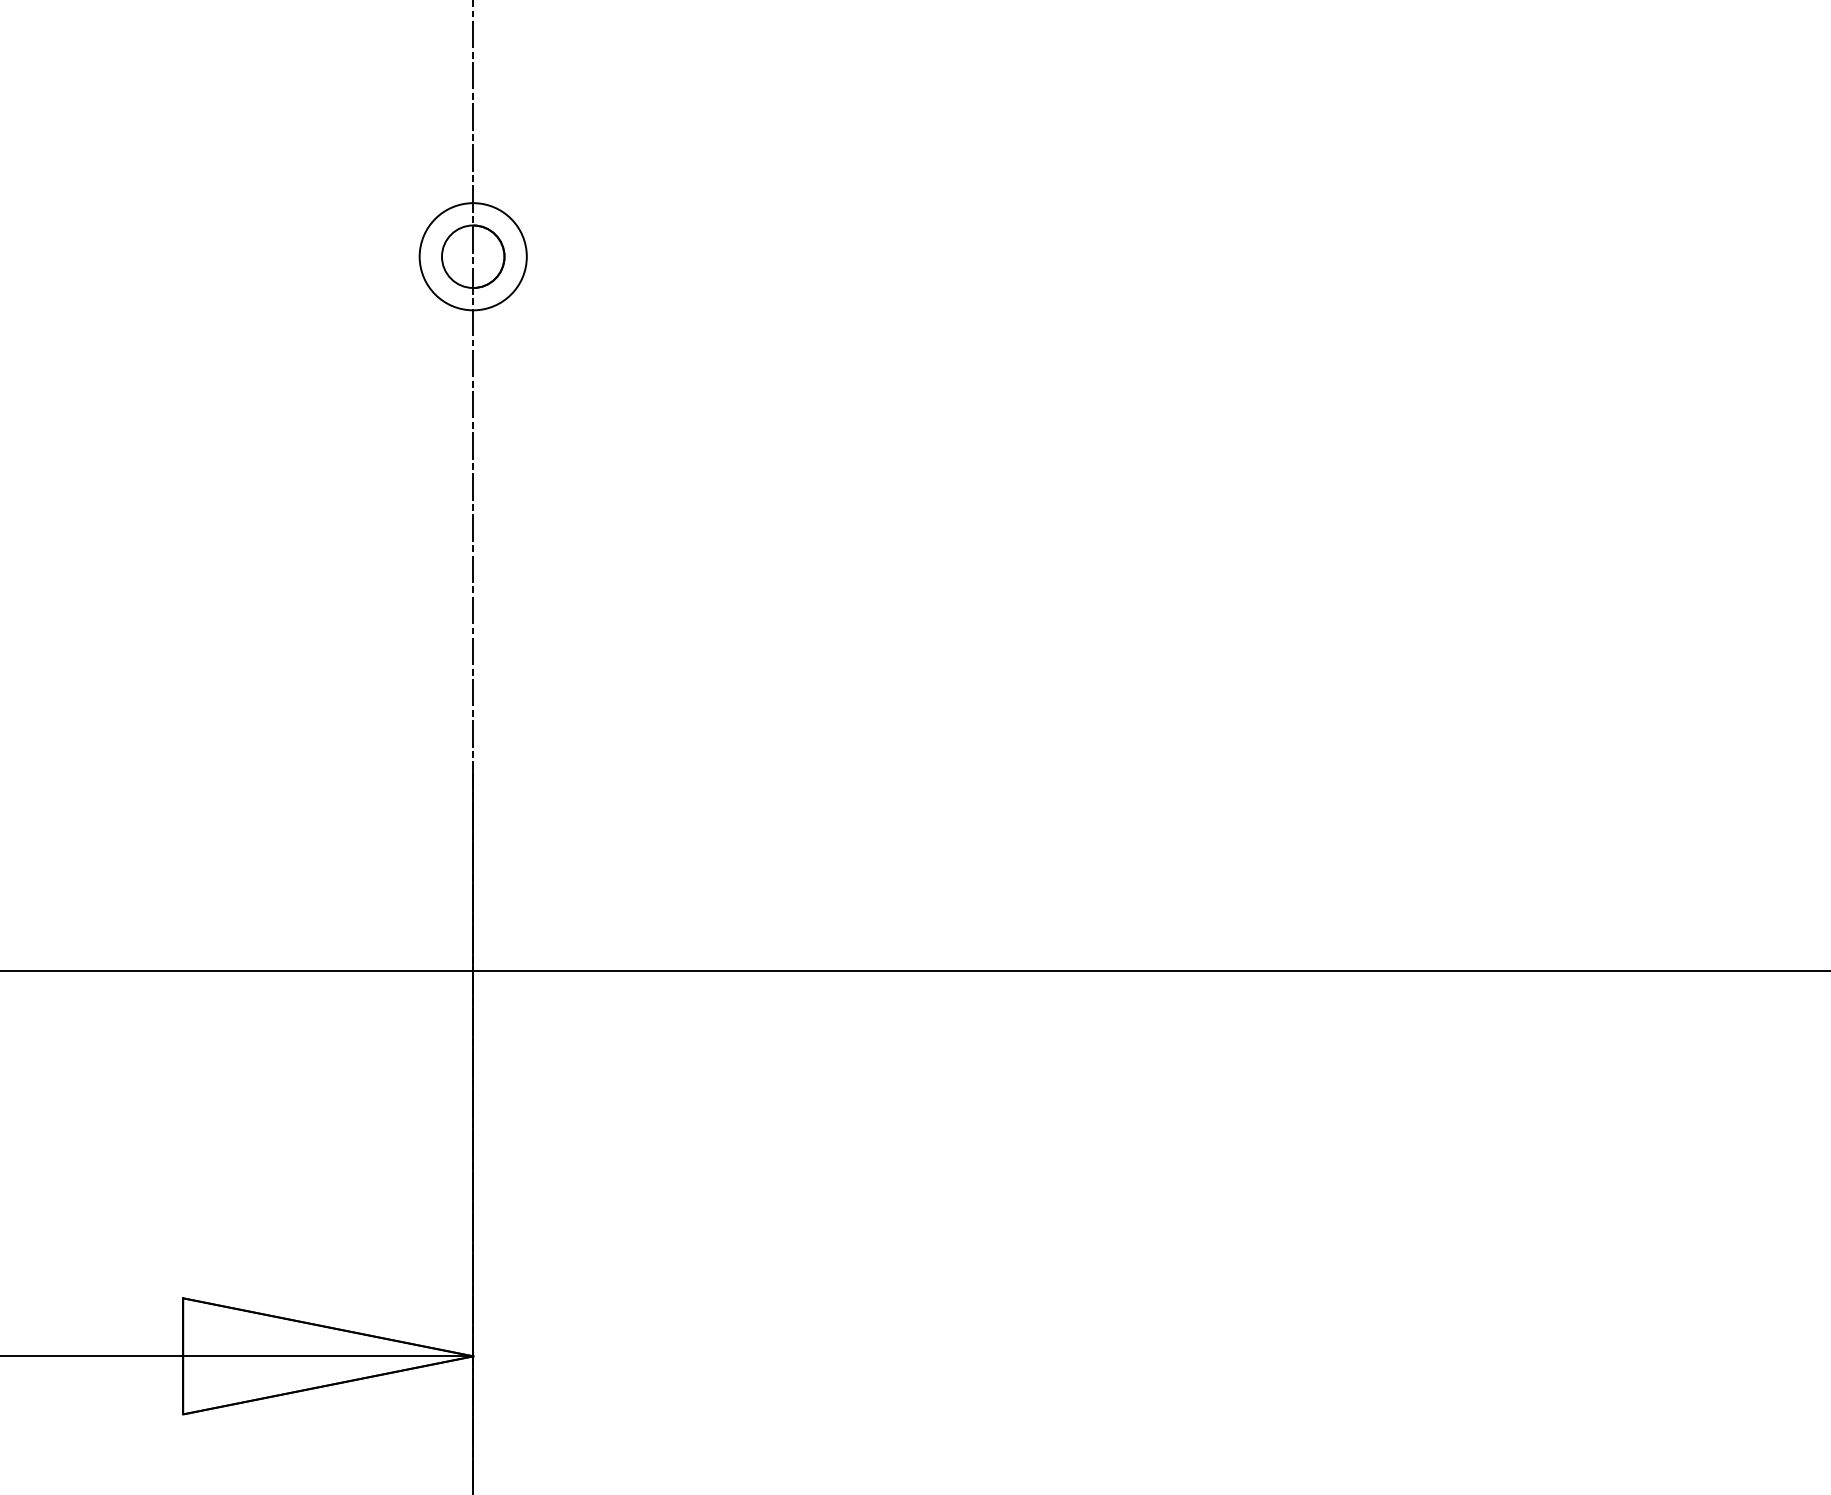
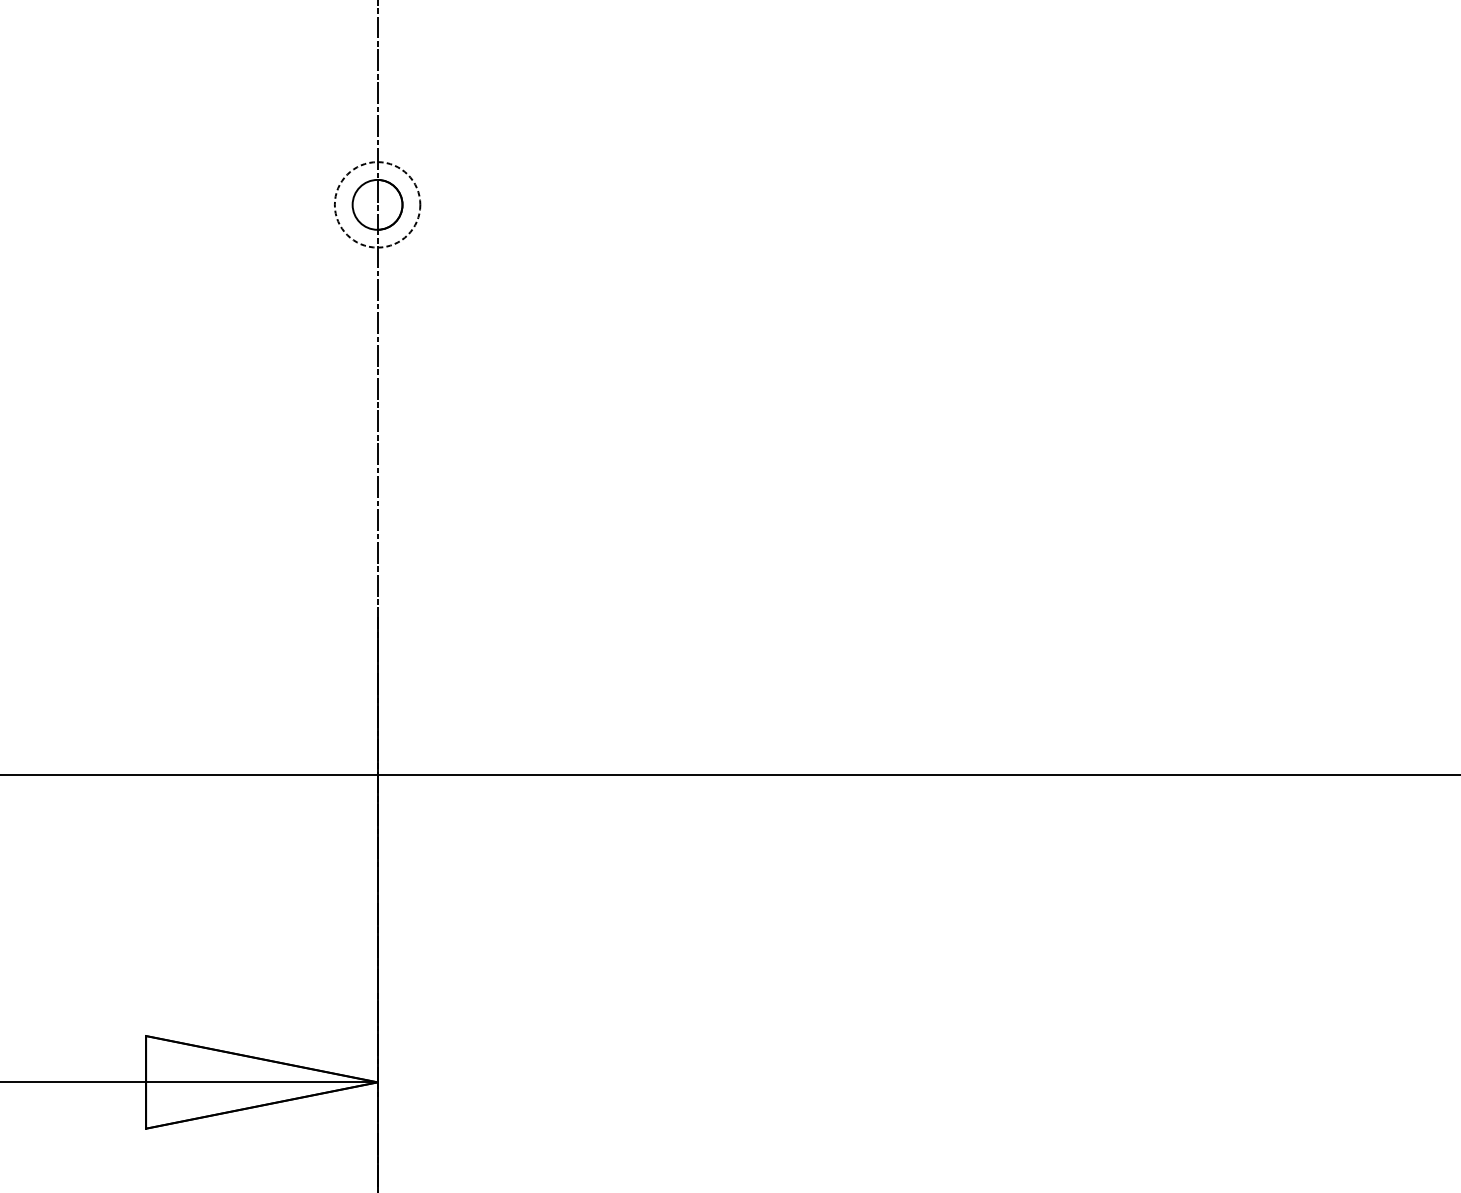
circle: (472, 256) -> (376, 204), solid -> dashed

